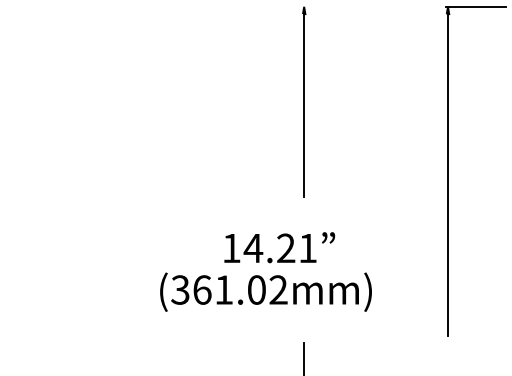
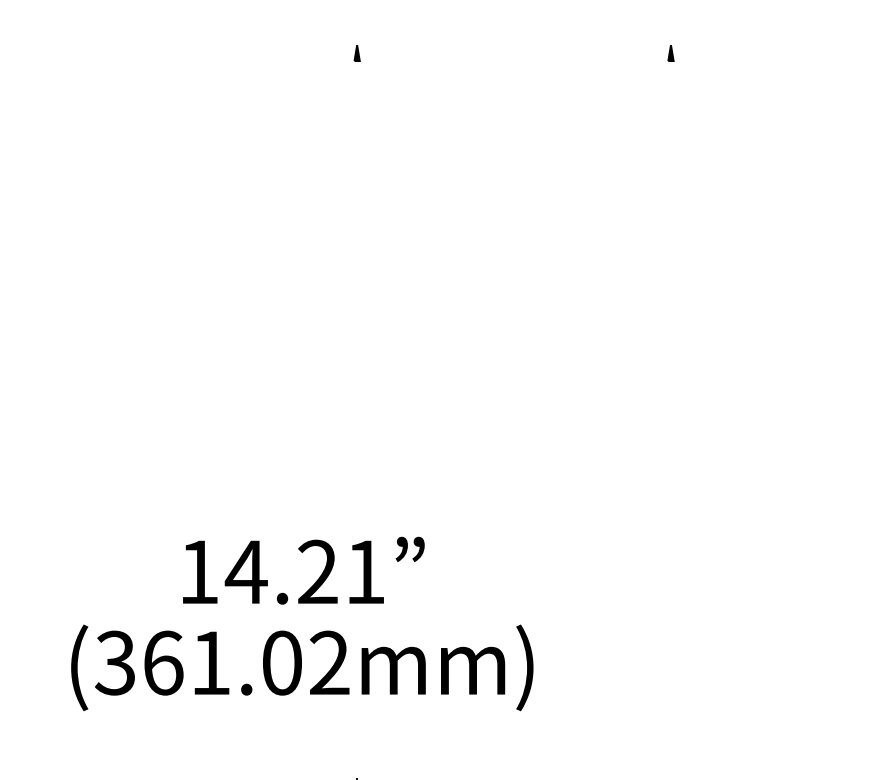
line: (475, 6) -> (731, 44), removed
line: (304, 105) -> (357, 260), removed
line: (447, 175) -> (669, 413), removed
text: (265, 291) -> (301, 666), moved

